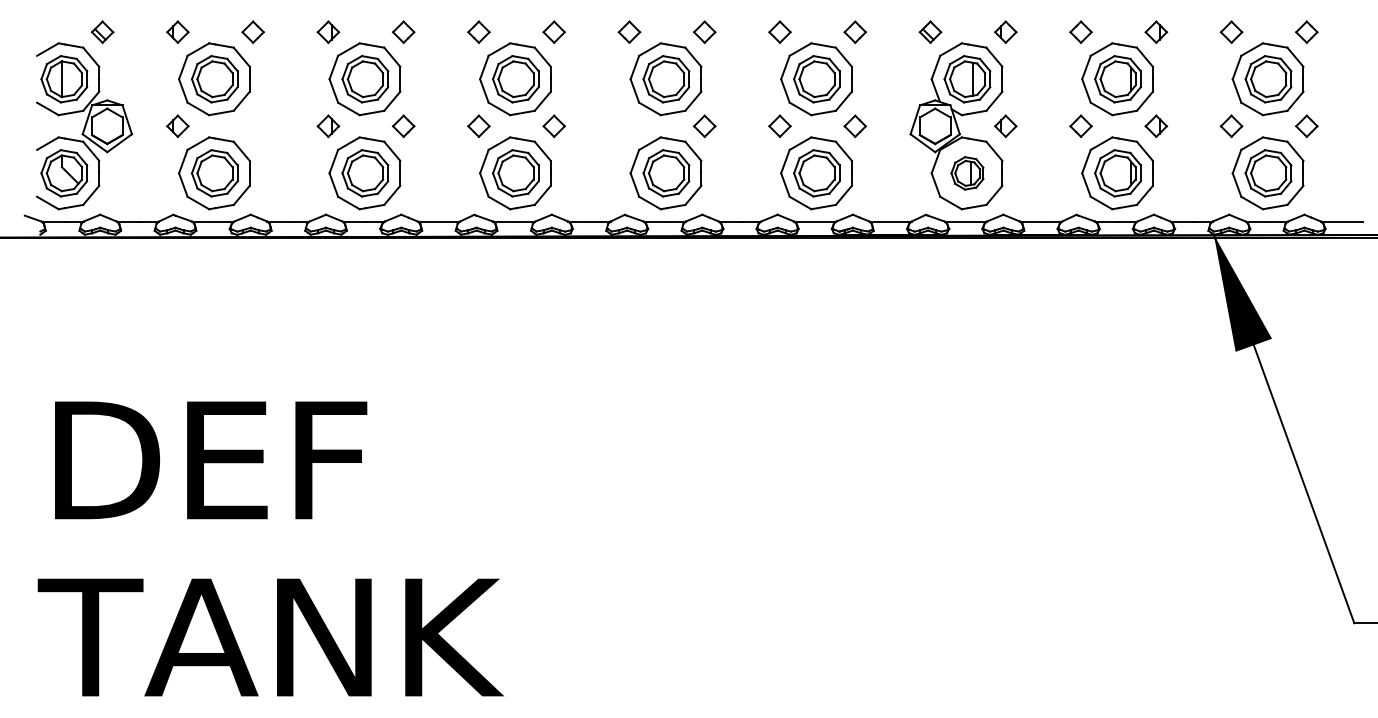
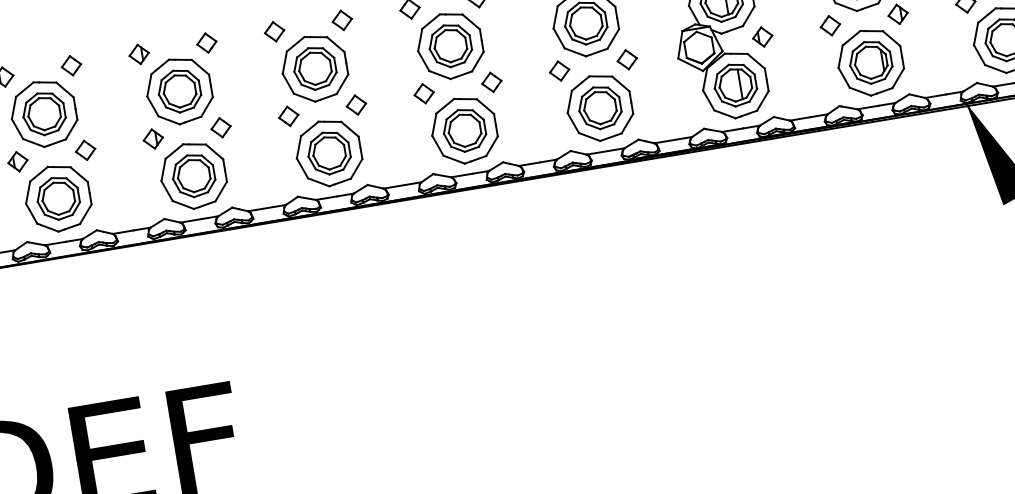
part: (252, 125) -> (84, 149), added
part: (629, 126) -> (424, 93), added
part: (967, 173) -> (735, 85), size x1.43

